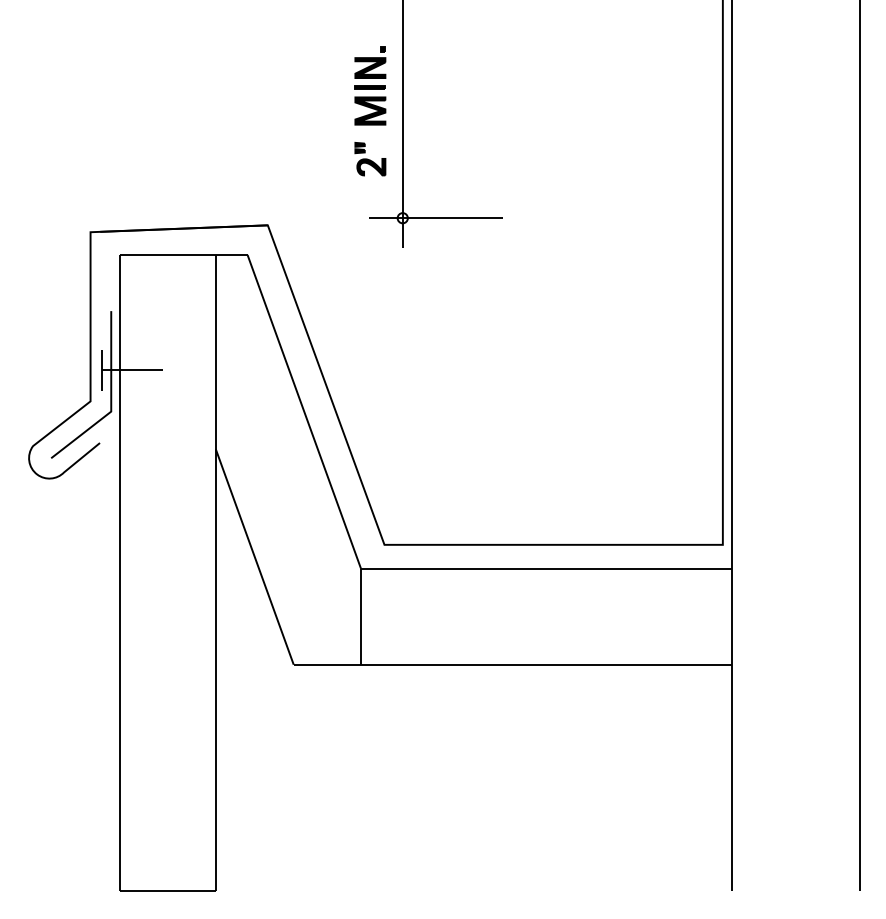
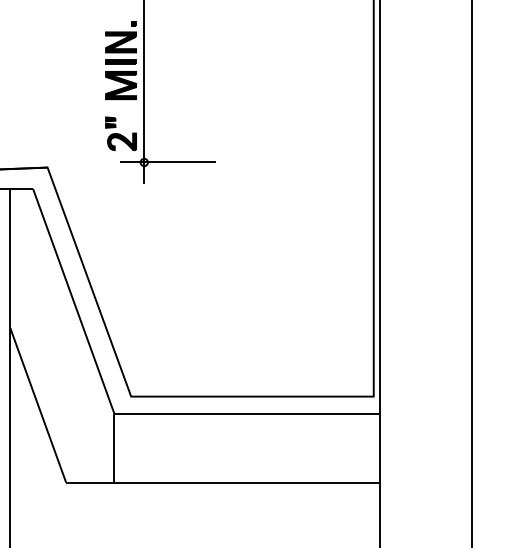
part: (370, 111) -> (121, 85), size x1.4

